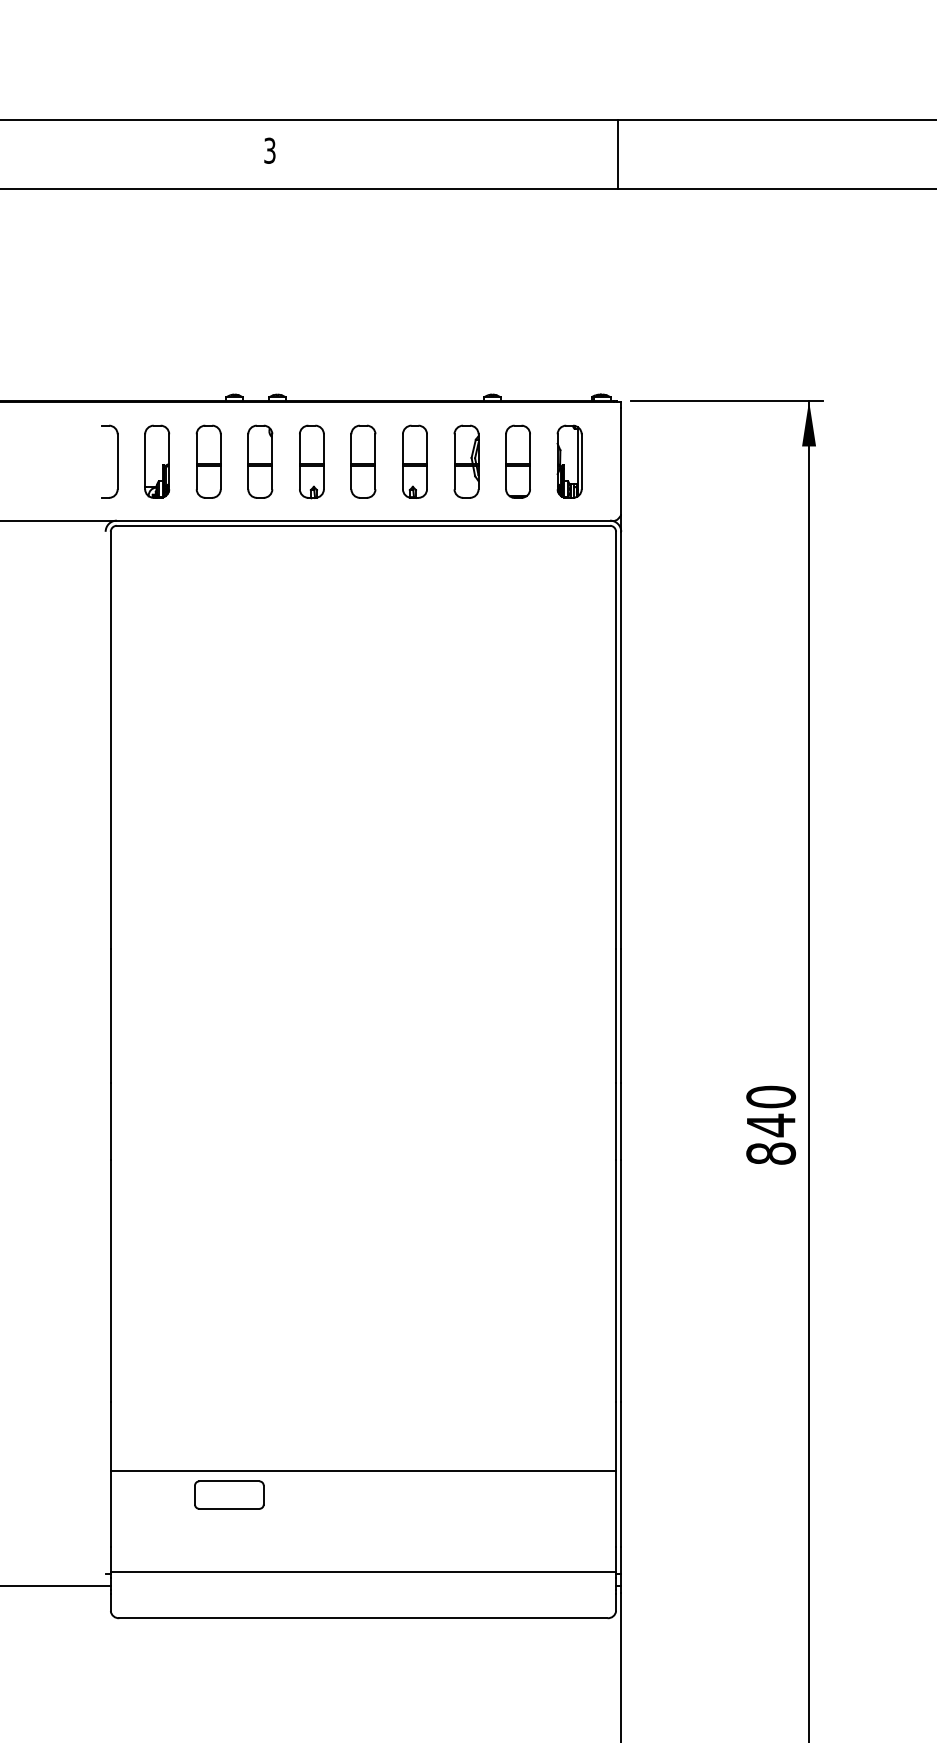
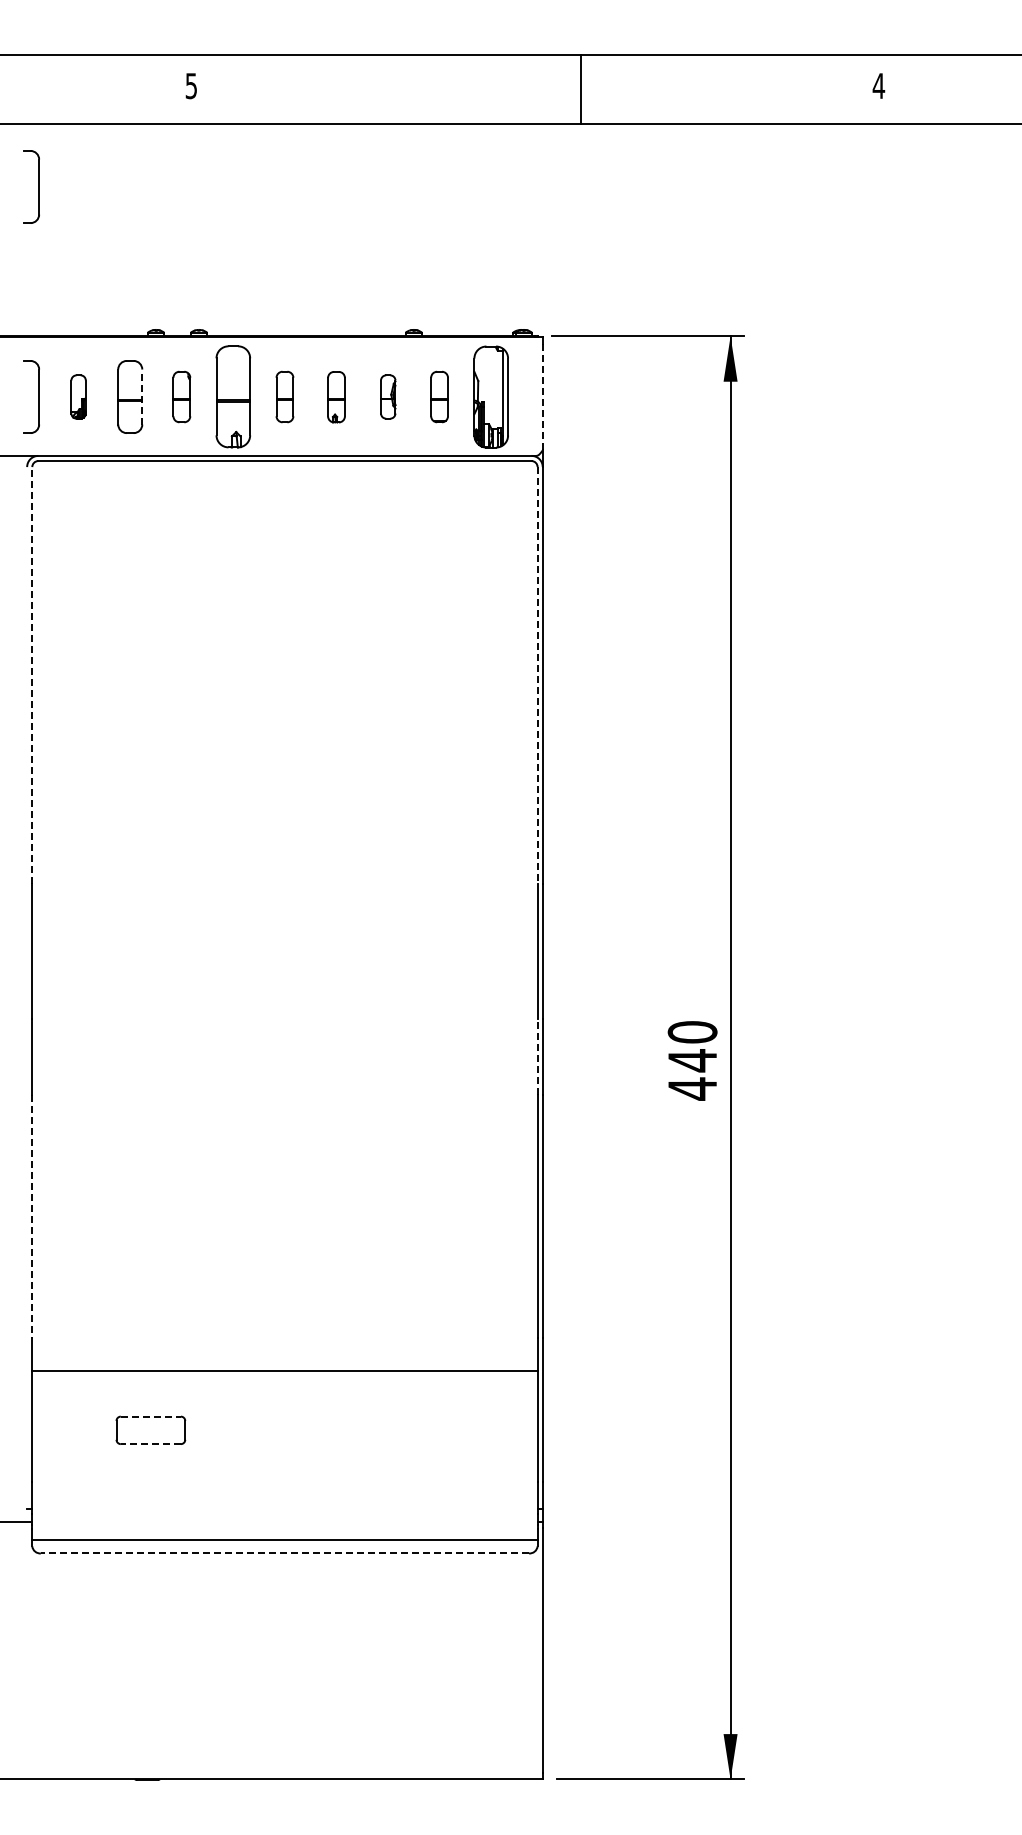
text: (269, 150) -> (191, 85), 3 -> 5
line: (617, 154) -> (581, 89), moved
part: (116, 251) -> (38, 186), added
part: (156, 461) -> (78, 396), size x0.6
line: (220, 461) -> (142, 396), solid -> dashed
part: (259, 461) -> (181, 396), size x0.7
part: (362, 461) -> (284, 396), size x0.7
part: (466, 461) -> (388, 396), size x0.6
part: (517, 461) -> (439, 396), size x0.7
part: (568, 461) -> (490, 396), size x1.4
line: (620, 461) -> (542, 396), solid -> dashed
part: (311, 462) -> (233, 397), size x1.4
part: (414, 462) -> (336, 397), size x0.7
line: (110, 739) -> (32, 674), solid -> dashed
line: (615, 740) -> (537, 675), solid -> dashed
line: (615, 1121) -> (537, 1056), solid -> dashed
text: (770, 1153) -> (692, 1088), 840 -> 440
line: (110, 1281) -> (32, 1216), solid -> dashed
line: (362, 1471) -> (284, 1371), moved
line: (229, 1481) -> (151, 1416), solid -> dashed
line: (228, 1509) -> (150, 1444), solid -> dashed
line: (362, 1571) -> (284, 1539), moved
line: (362, 1618) -> (284, 1553), solid -> dashed

